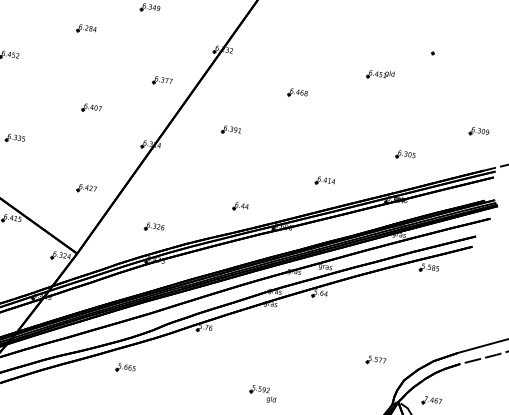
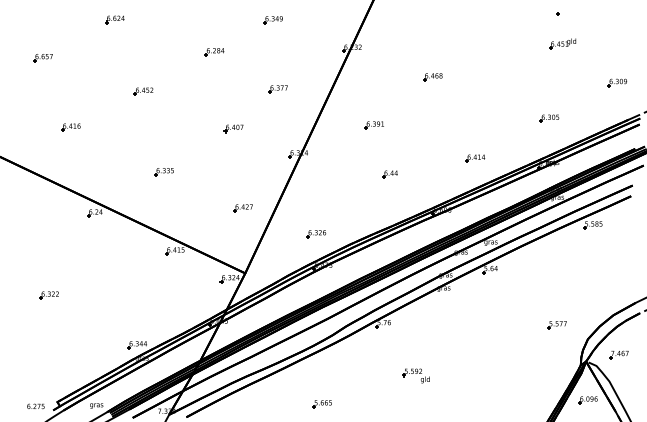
part: (380, 74) -> (562, 43), moved
part: (161, 81) -> (277, 89), moved
part: (240, 206) -> (389, 174), moved
part: (124, 368) -> (321, 404), moved
part: (262, 393) -> (415, 375), moved

